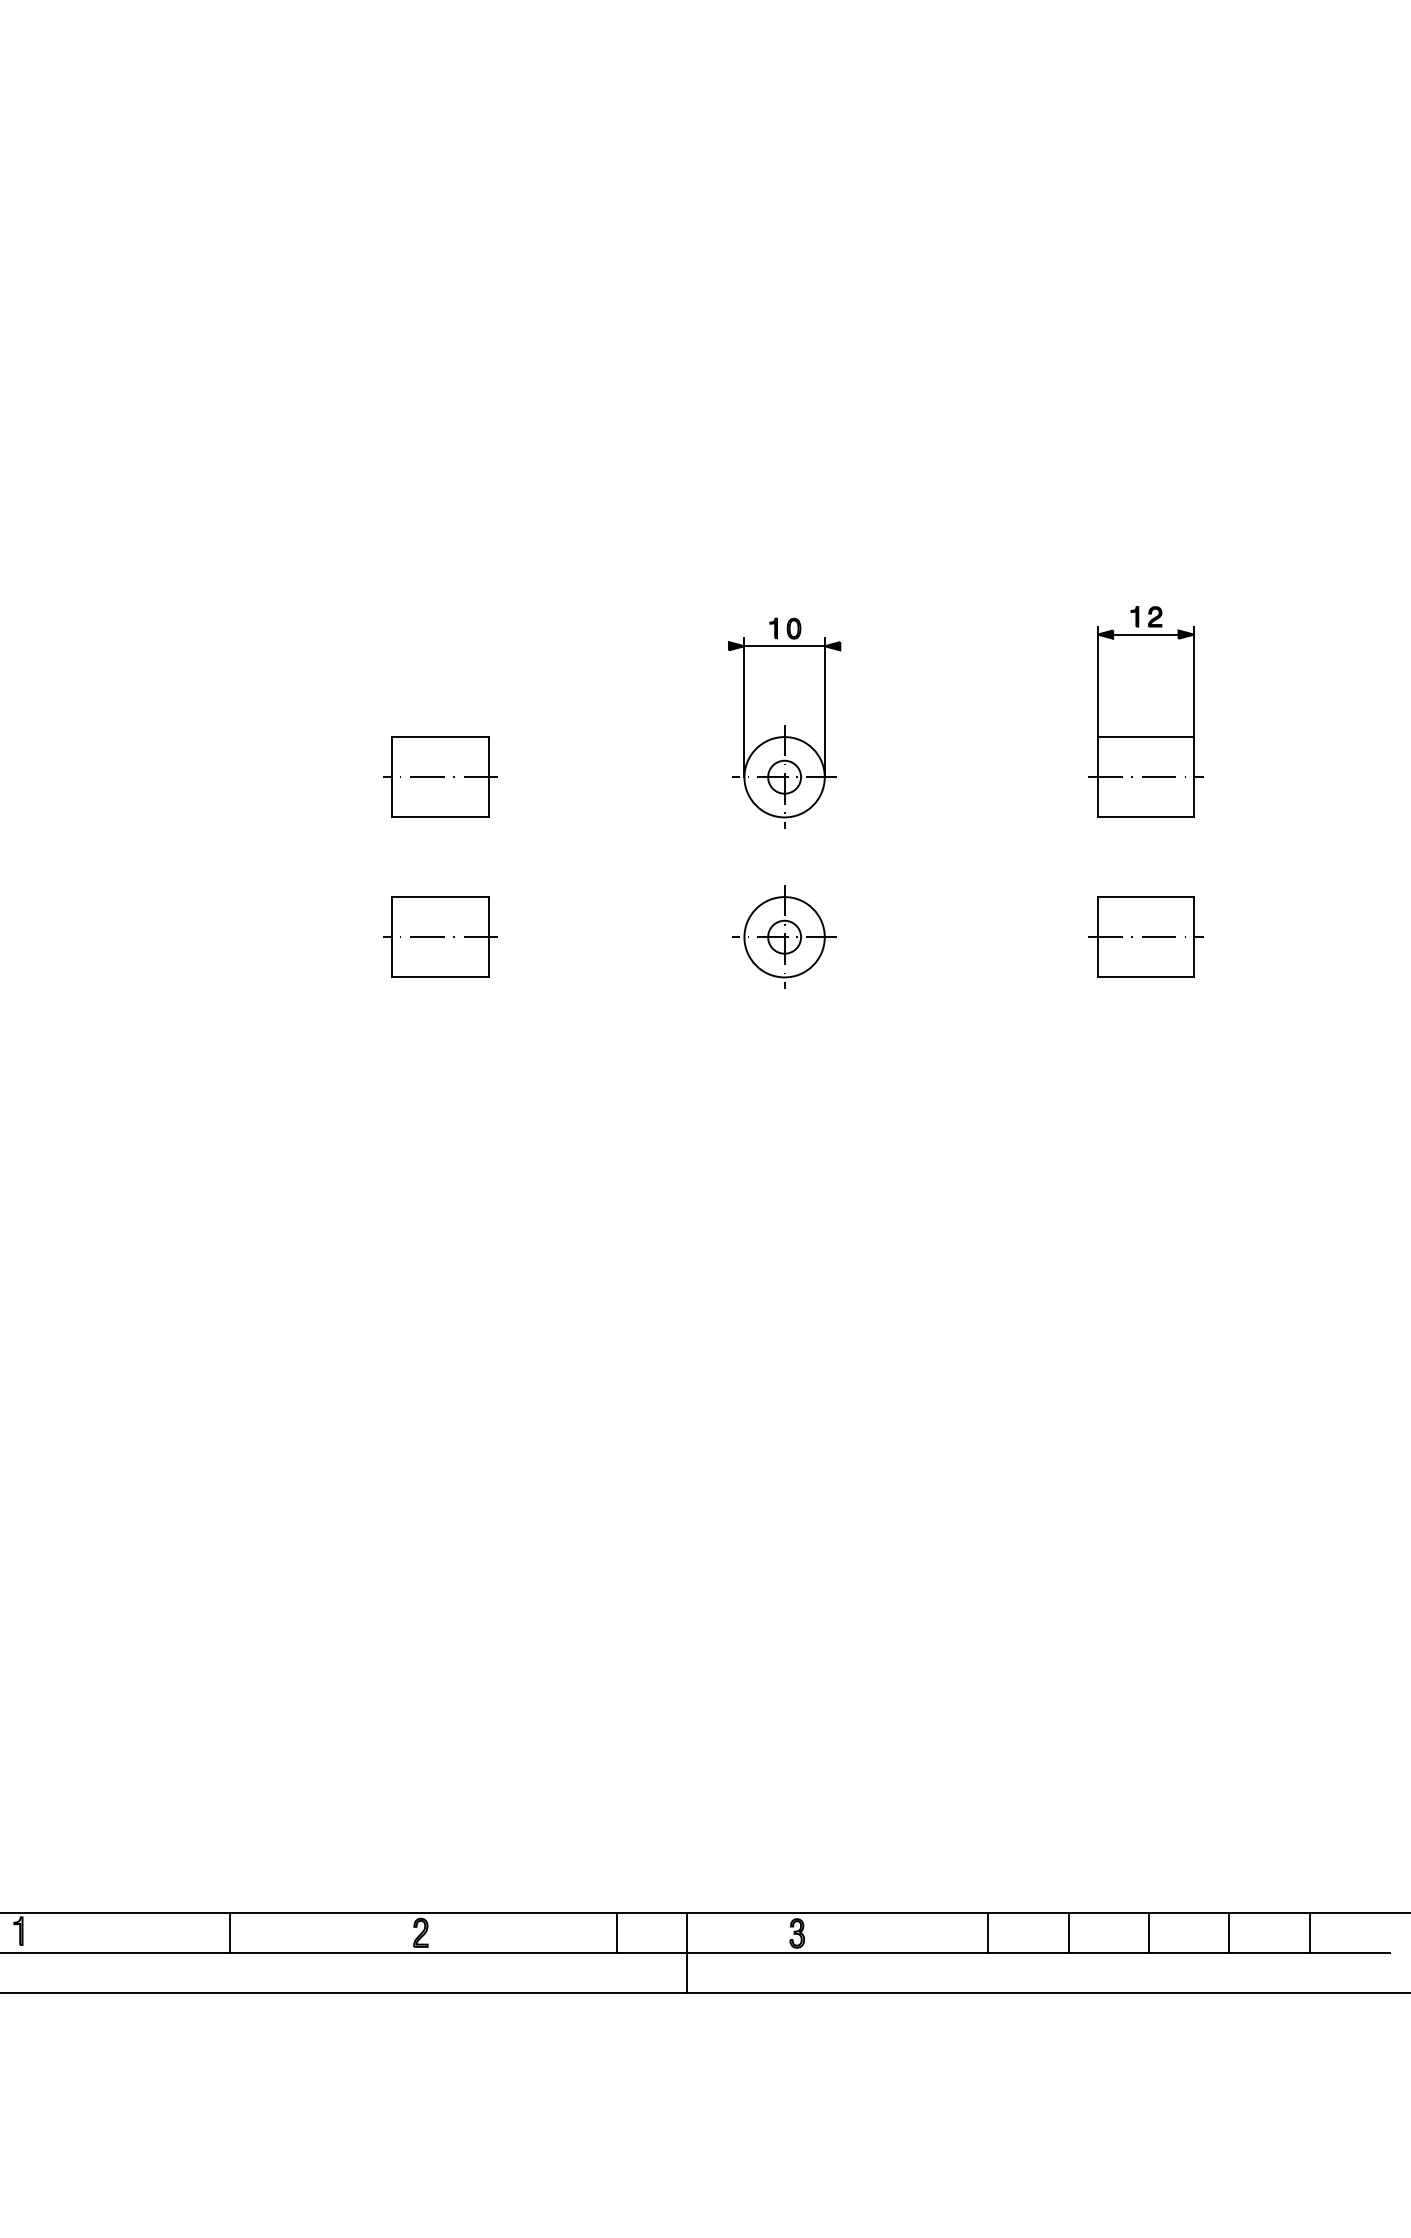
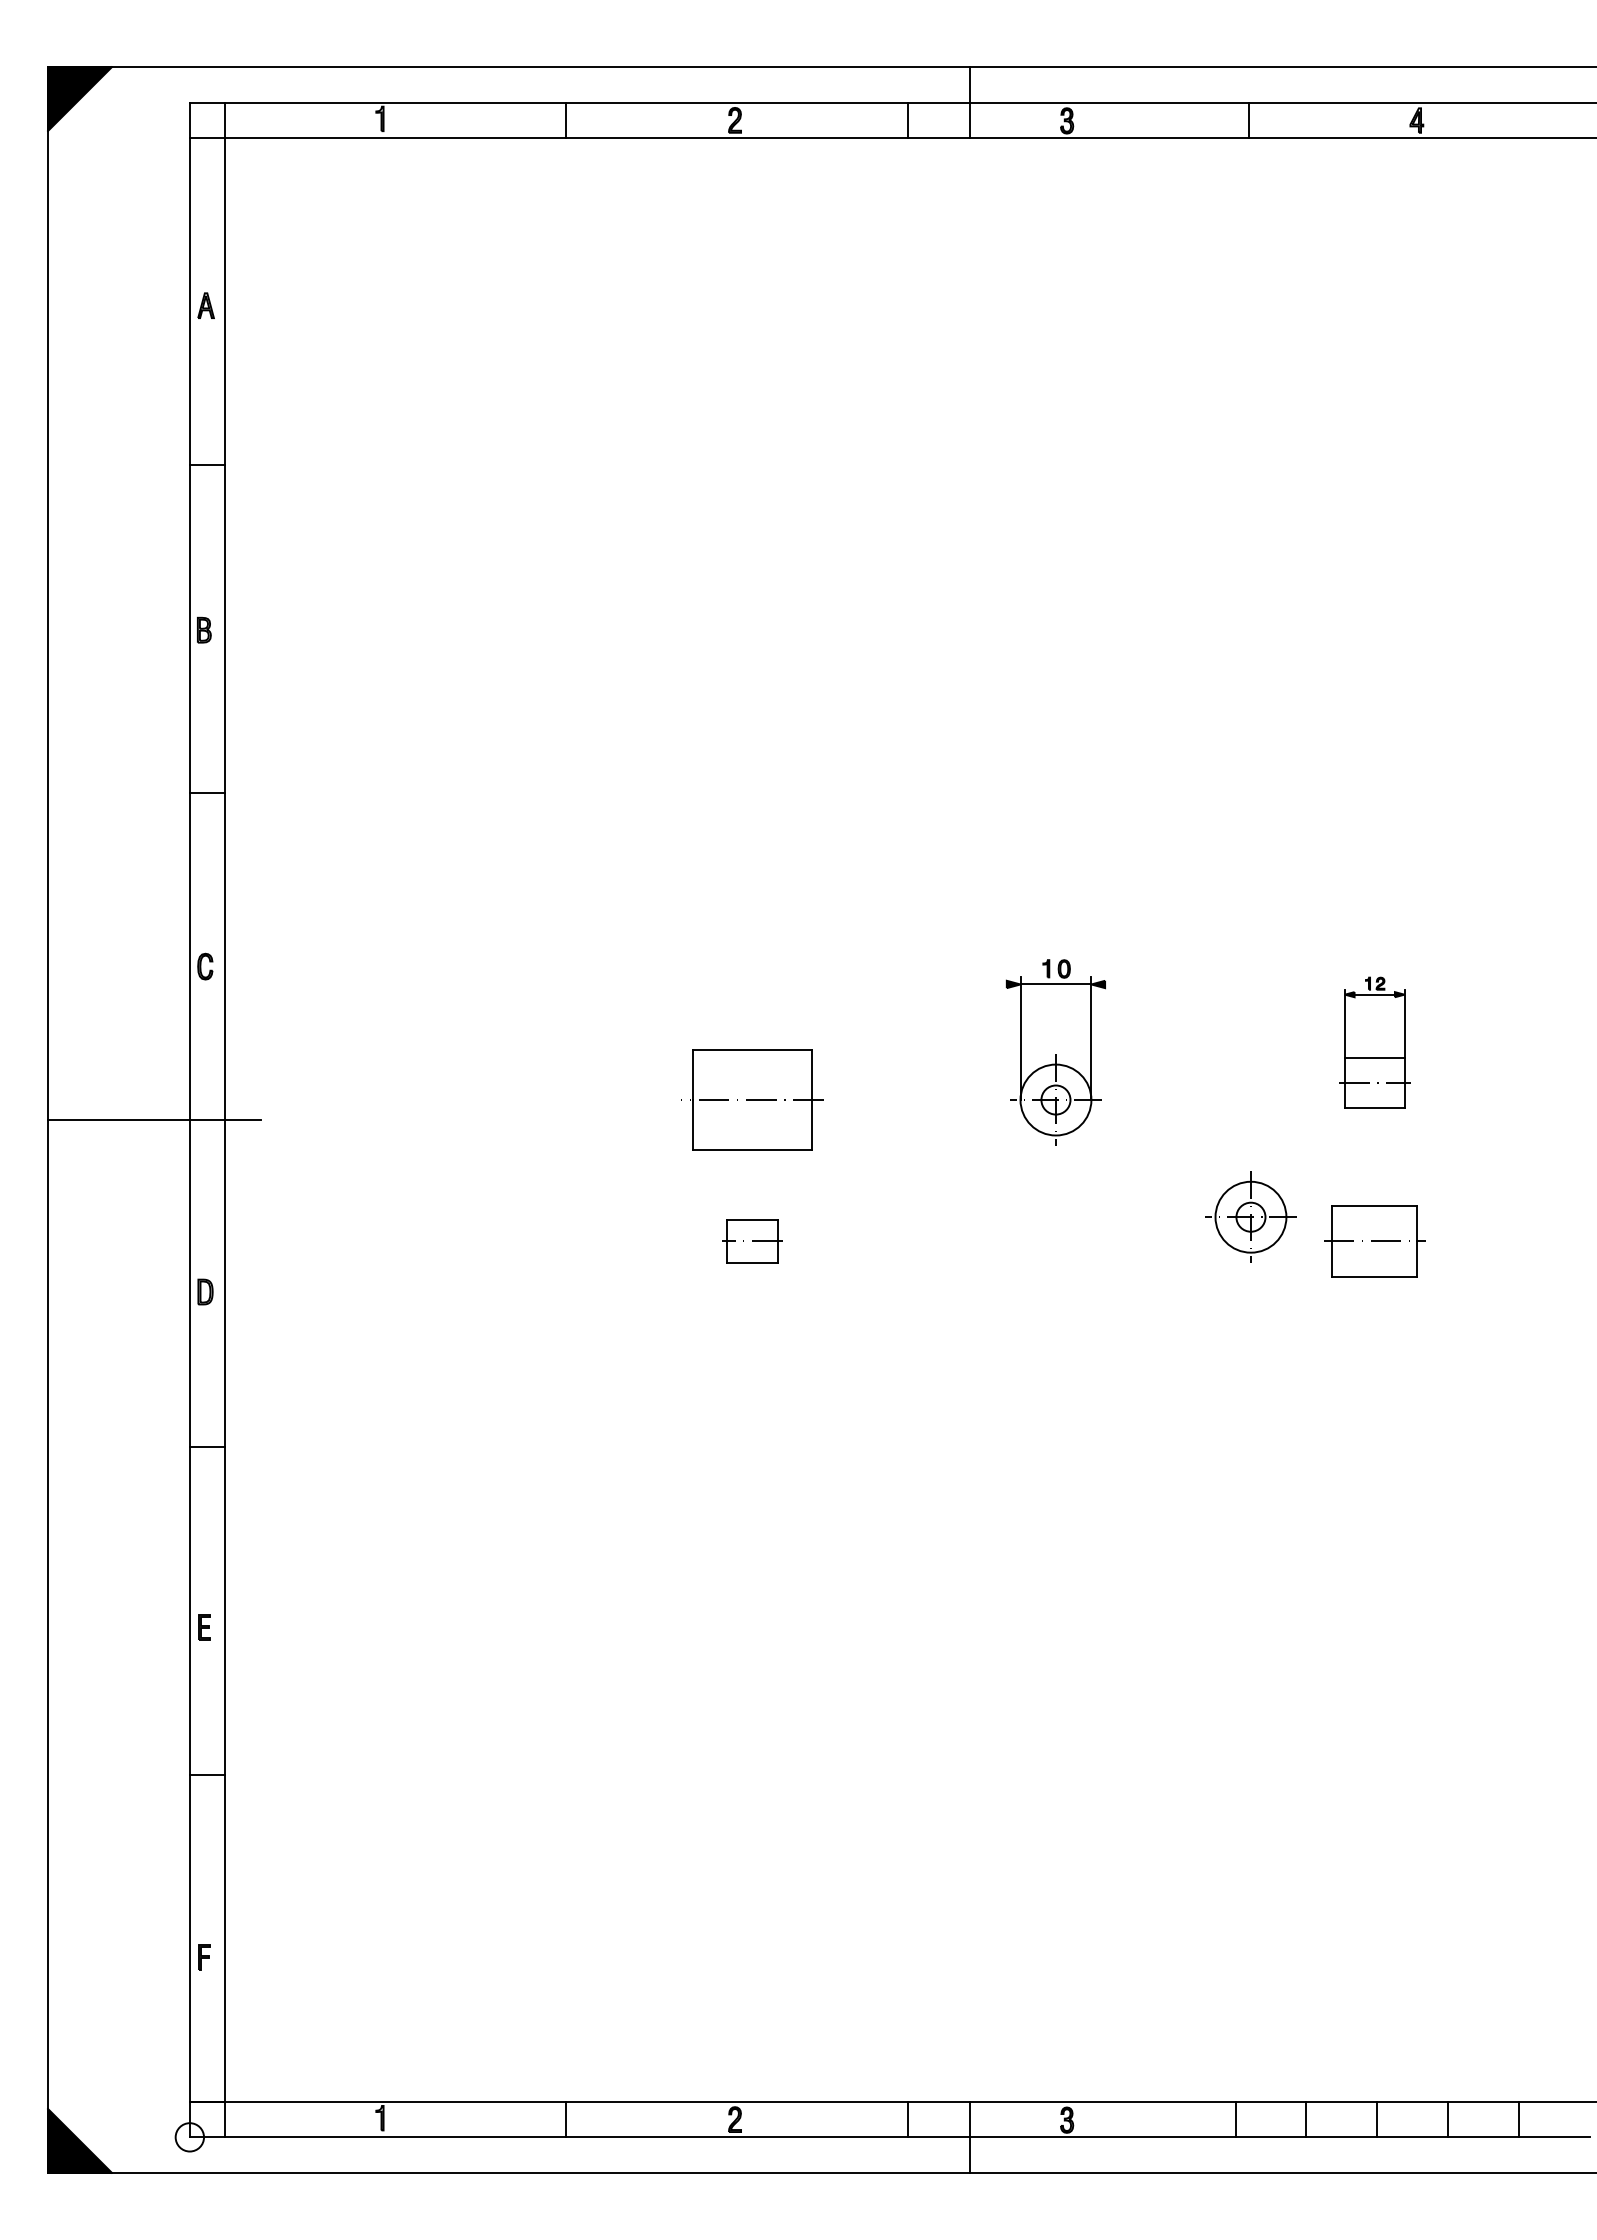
part: (1145, 712) -> (1374, 1042), size x0.7
part: (439, 776) -> (751, 1099), size x1.4
part: (784, 936) -> (1250, 1216), moved
part: (439, 937) -> (751, 1241), size x0.6

